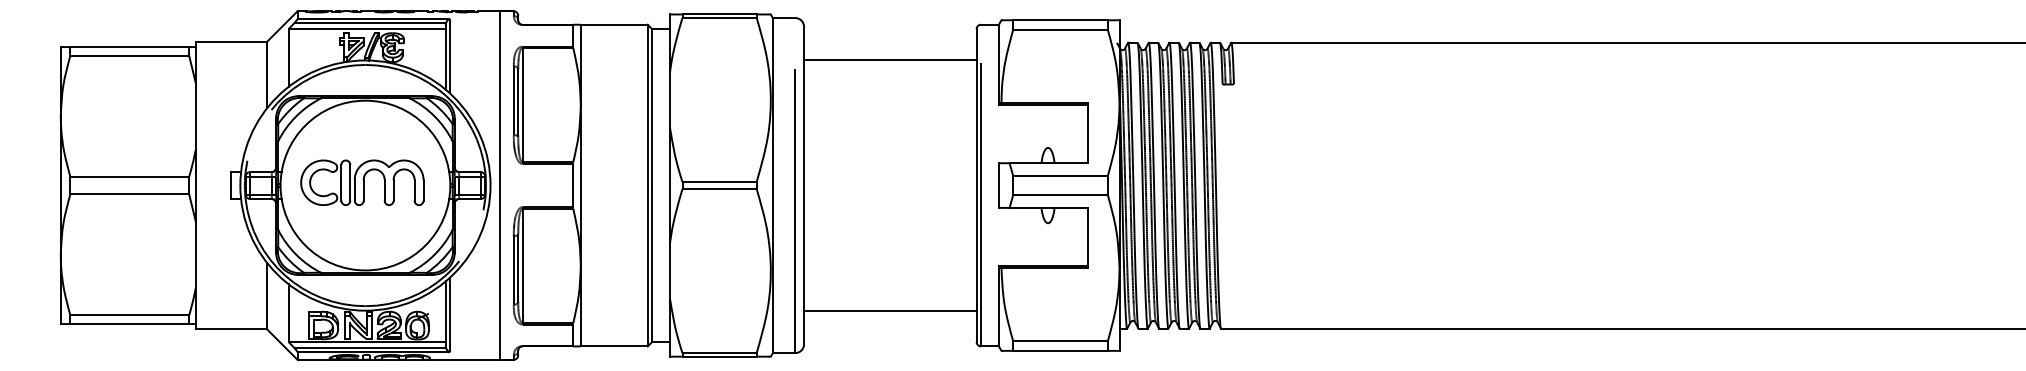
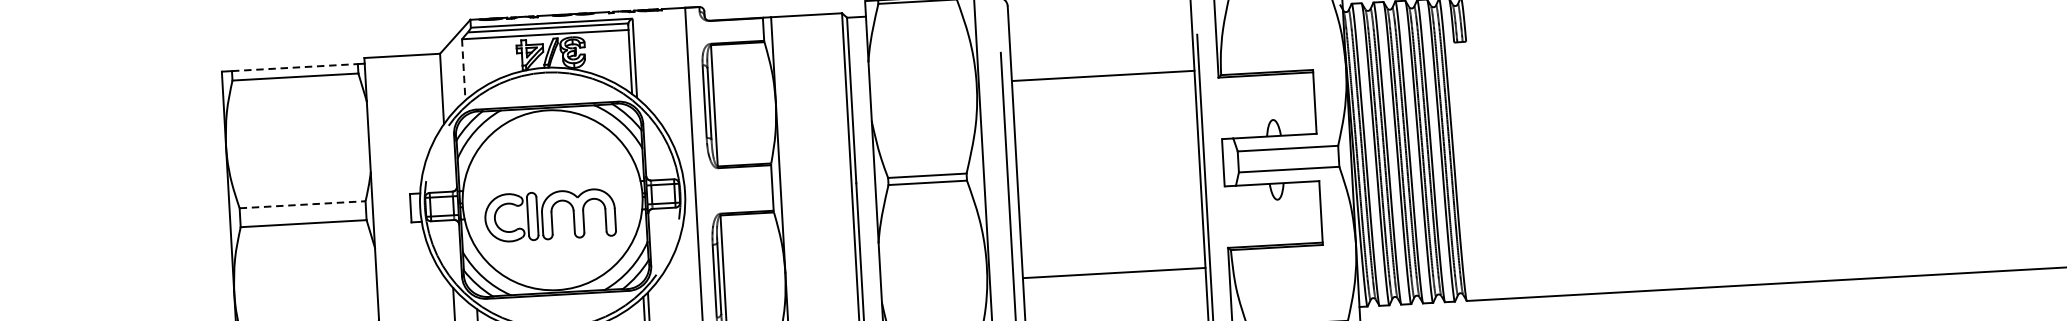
line: (130, 47) -> (295, 67), solid -> dashed
line: (288, 58) -> (463, 70), solid -> dashed
line: (890, 60) -> (1103, 75), moved
line: (130, 176) -> (303, 204), solid -> dashed
part: (362, 182) -> (550, 215), moved
line: (890, 310) -> (1114, 272), moved

